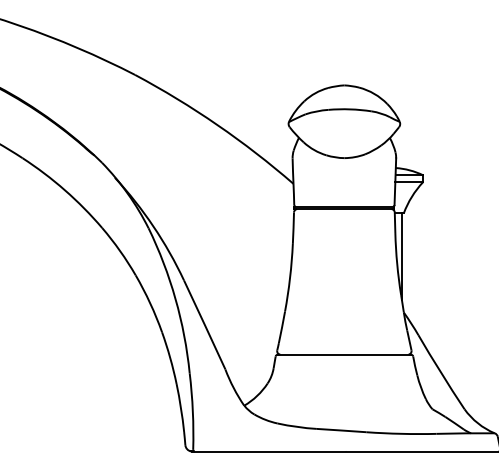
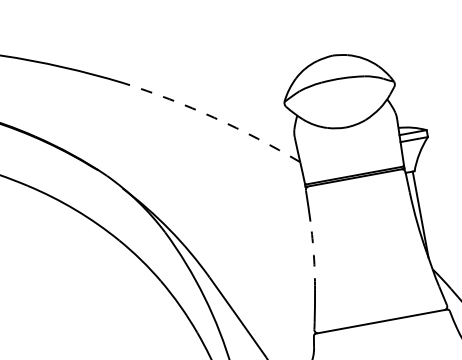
arc: (217, 125) -> (214, 118), solid -> dashed
arc: (290, 277) -> (314, 255), solid -> dashed

